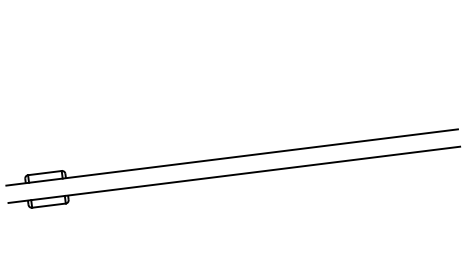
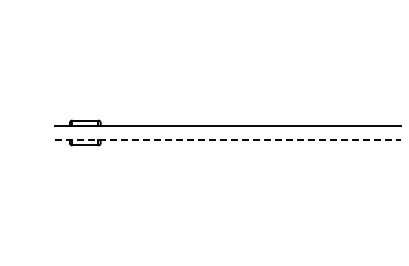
line: (234, 174) -> (228, 139), solid -> dashed

